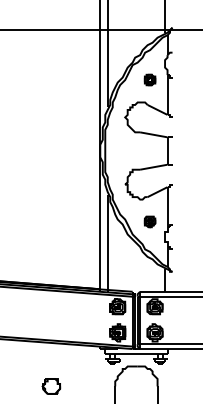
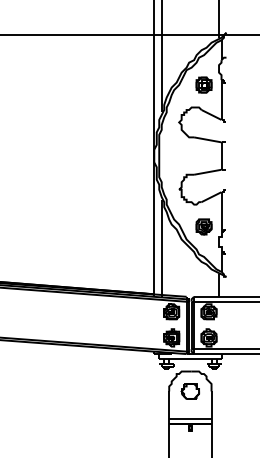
part: (149, 79) -> (203, 84), size x1.43
part: (149, 221) -> (203, 226), size x1.43
part: (50, 386) -> (189, 391), moved

